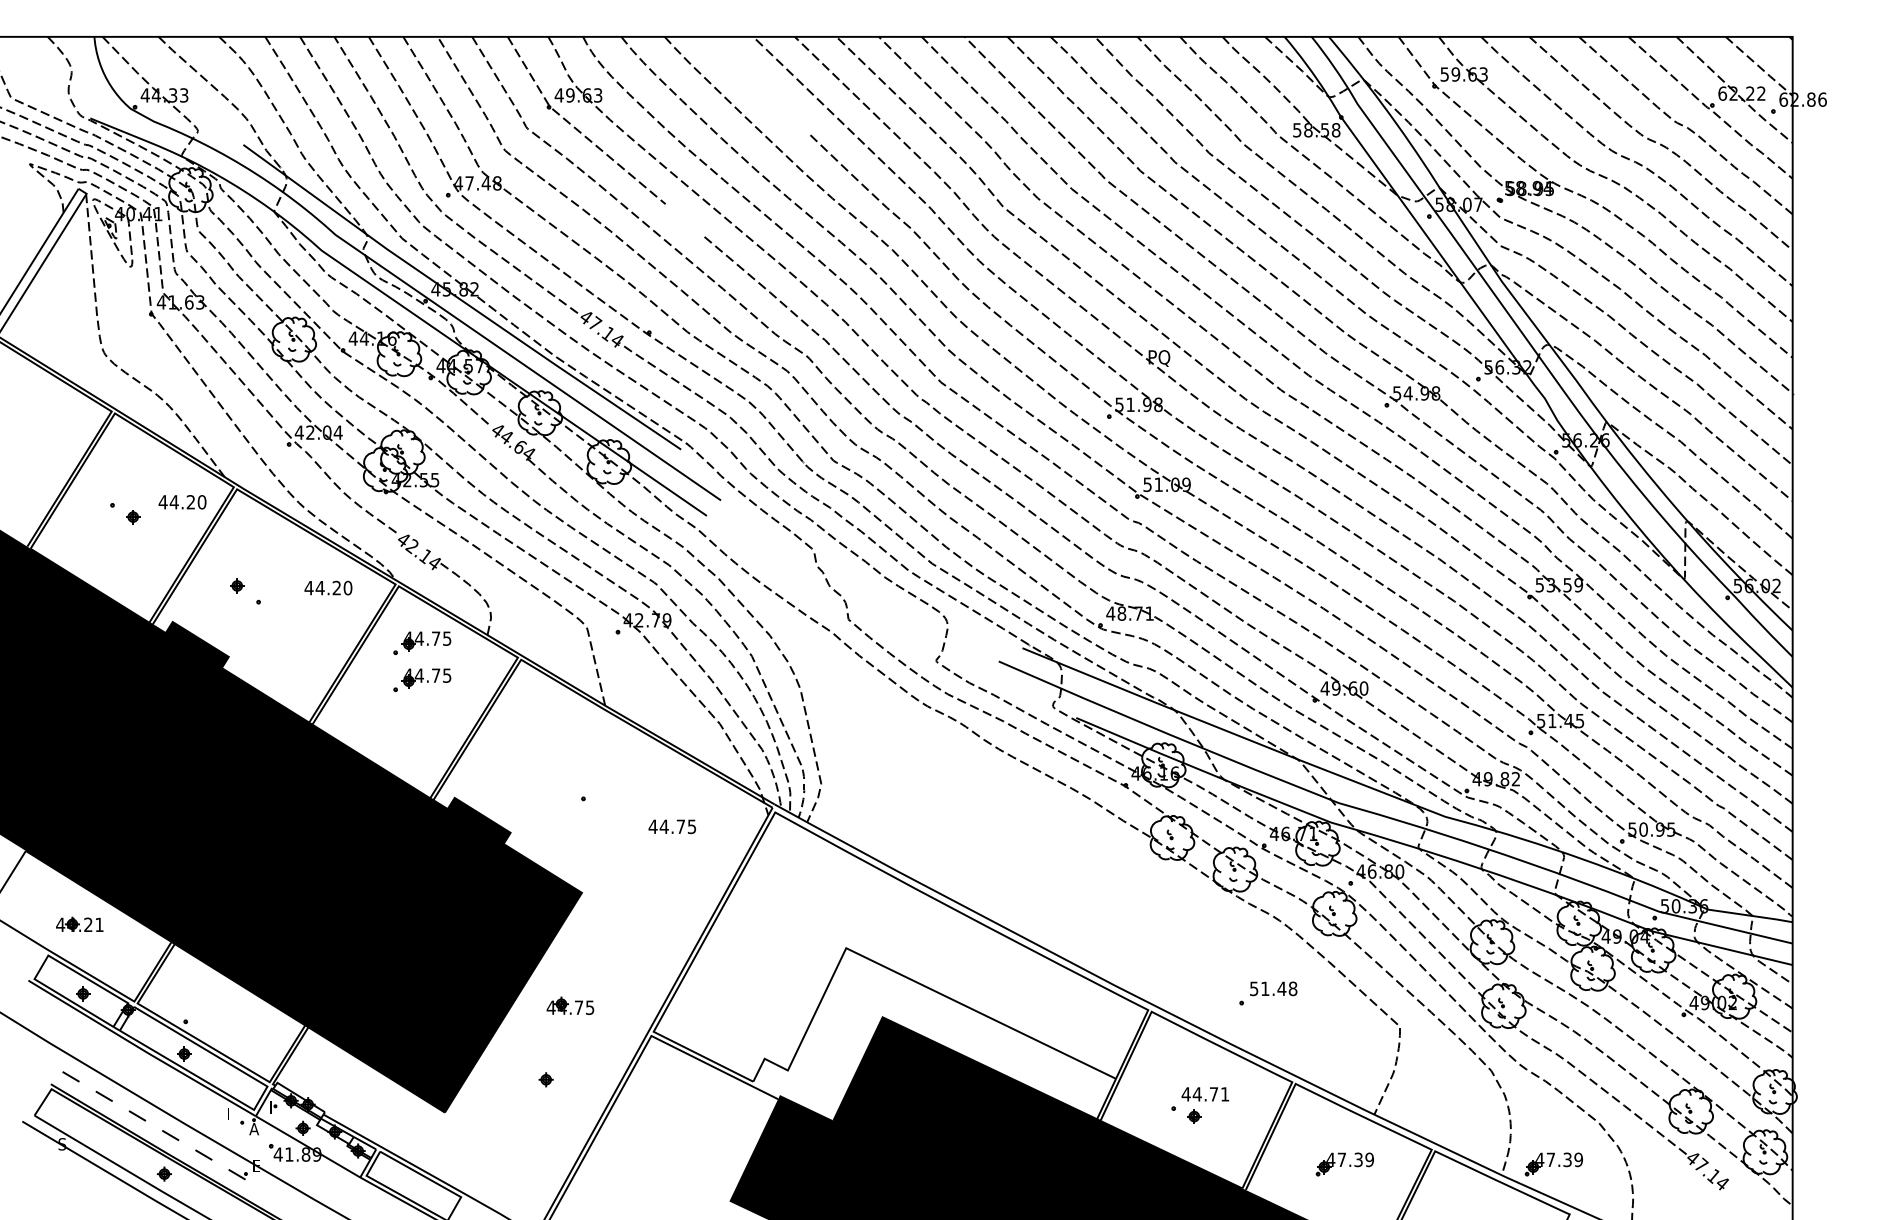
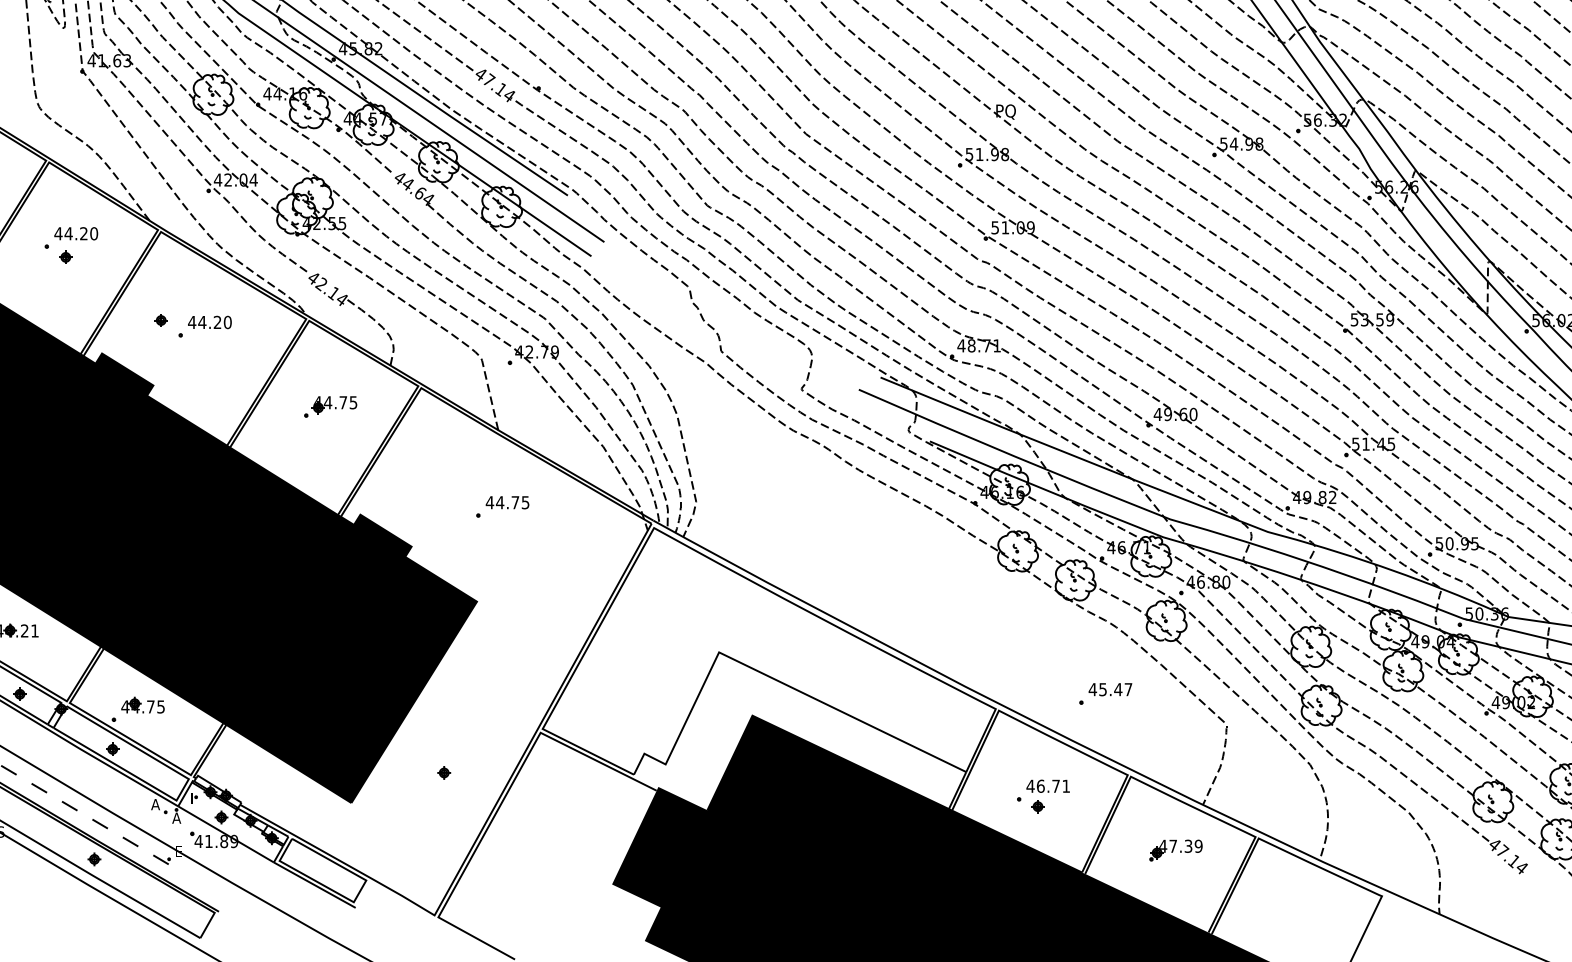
text: (182, 502) -> (76, 233), moved
text: (328, 587) -> (209, 321), moved
part: (422, 643) -> (330, 373), removed
text: (672, 826) -> (507, 502), moved
text: (1273, 988) -> (1110, 689), 51.48 -> 45.47
part: (570, 1005) -> (143, 704), moved
text: (1196, 1094) -> (1040, 786), 44.71 -> 46.71
text: (230, 1114) -> (154, 804), I -> A
part: (1553, 1164) -> (1367, 850), removed

